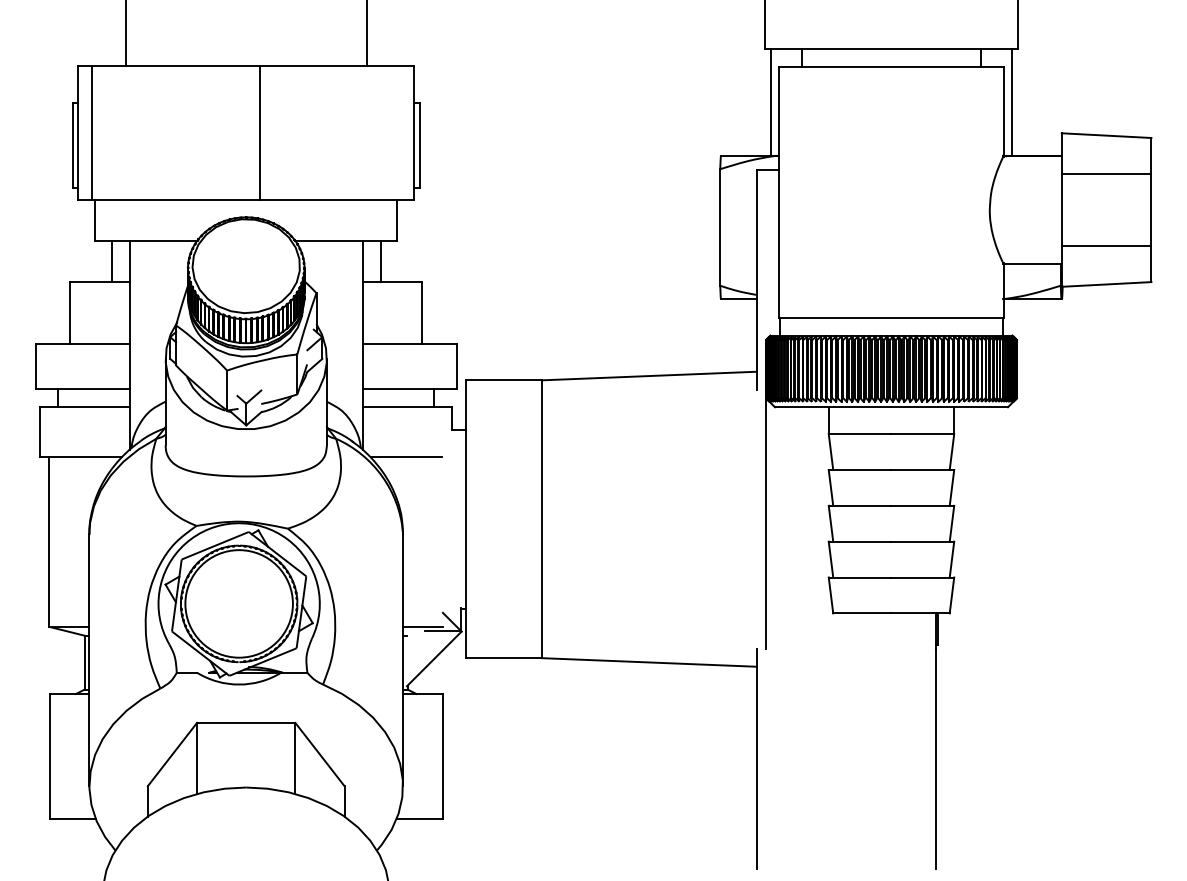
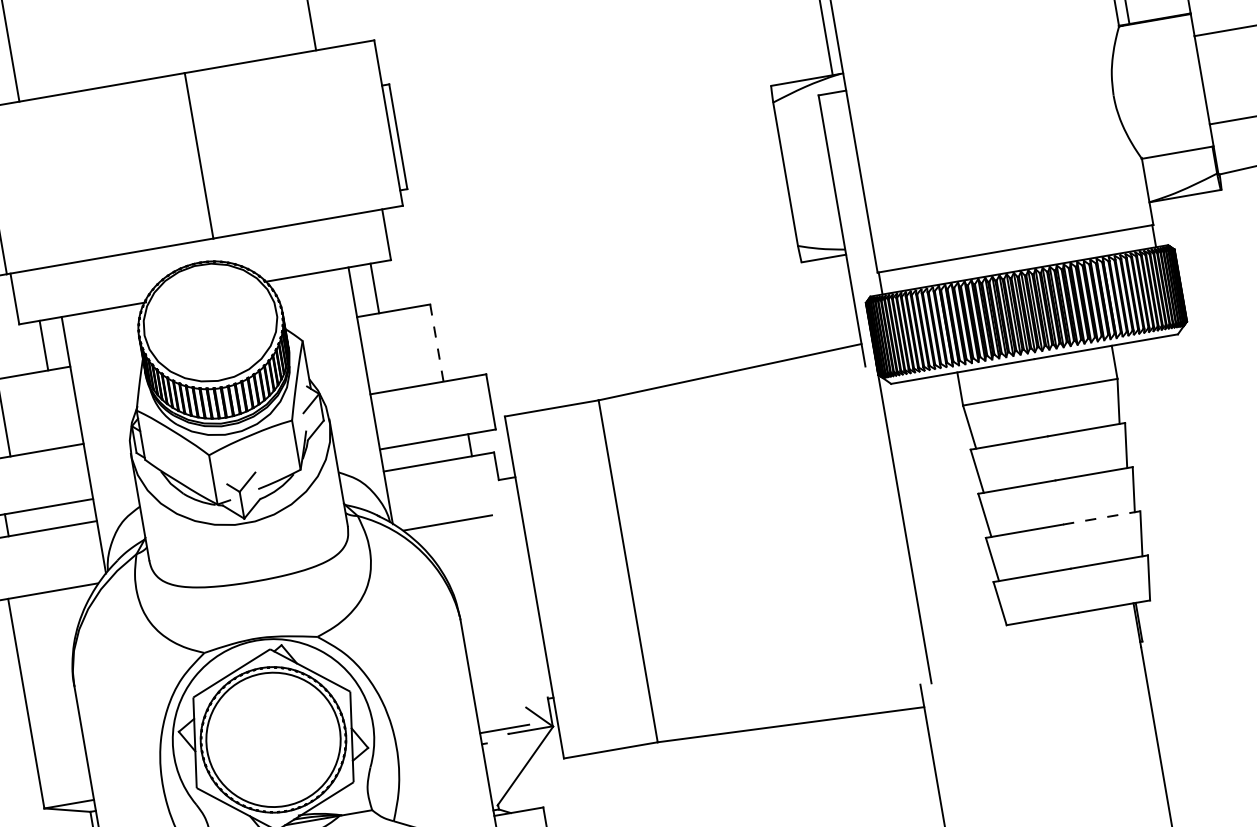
line: (422, 312) -> (437, 342), solid -> dashed
line: (923, 541) -> (1102, 517), solid -> dashed

